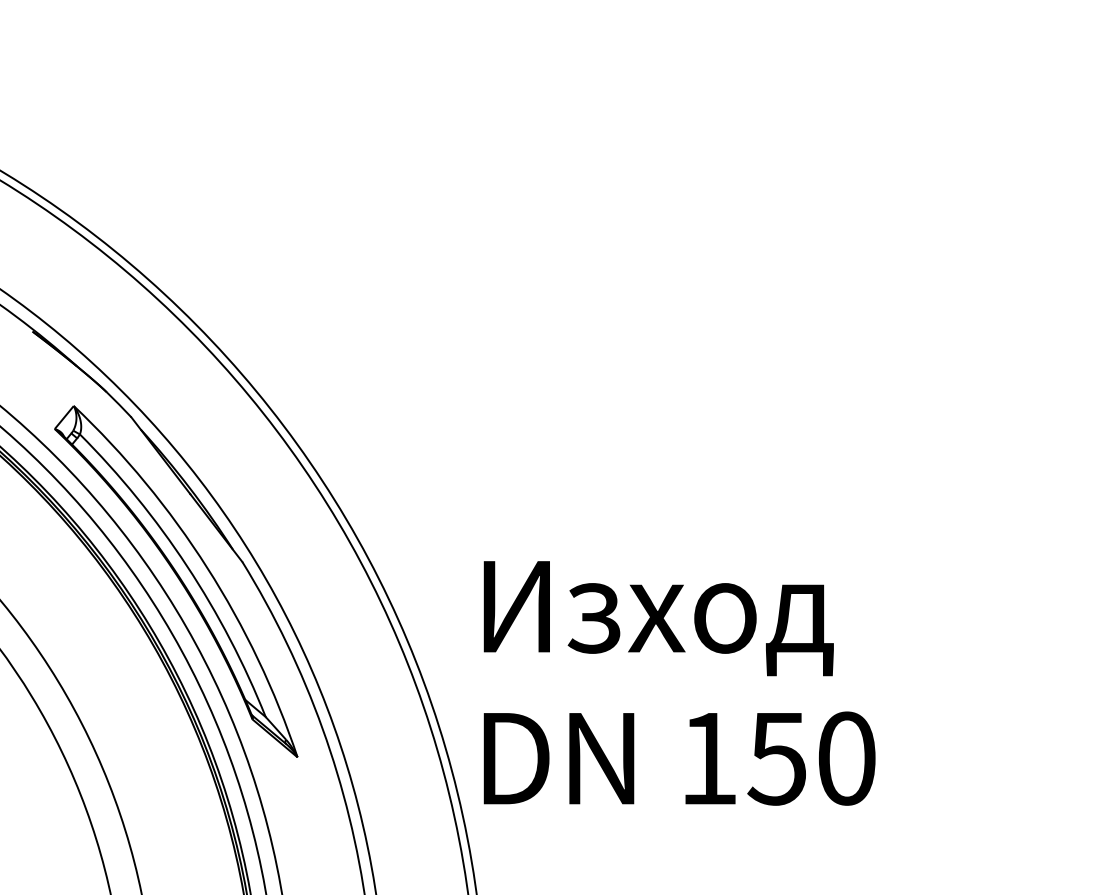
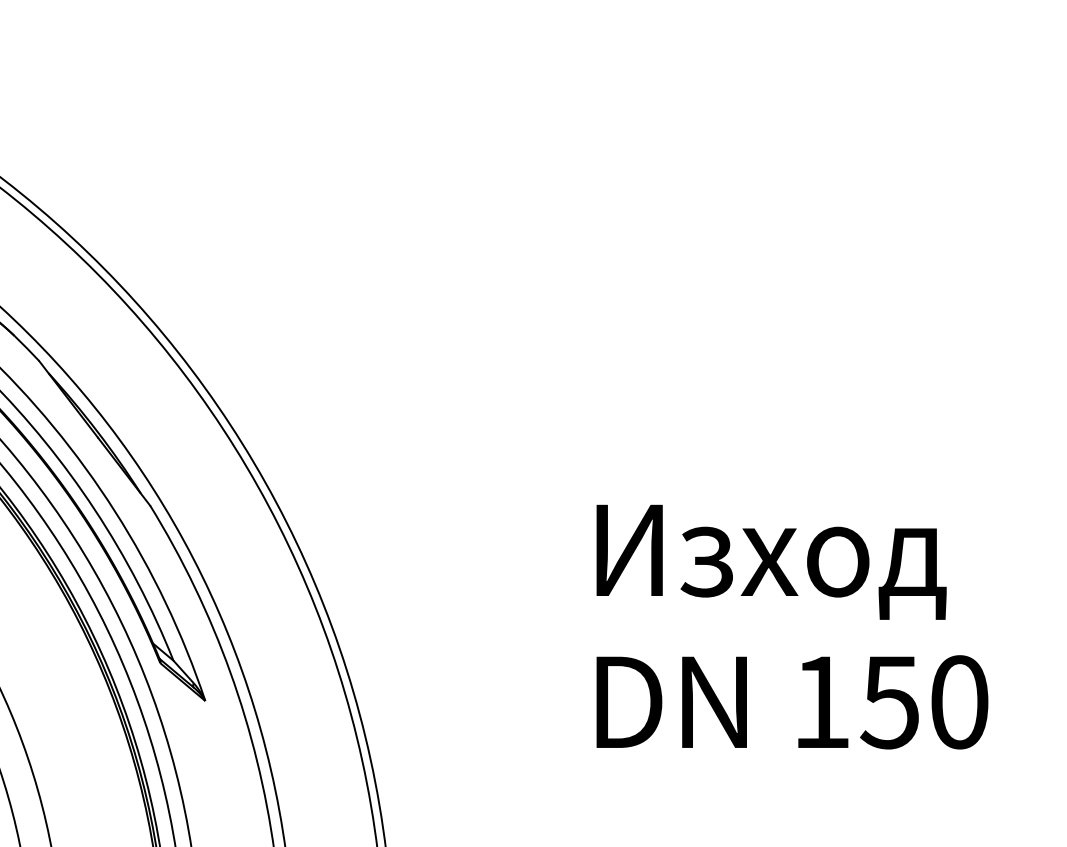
text: (679, 683) -> (792, 627), moved

